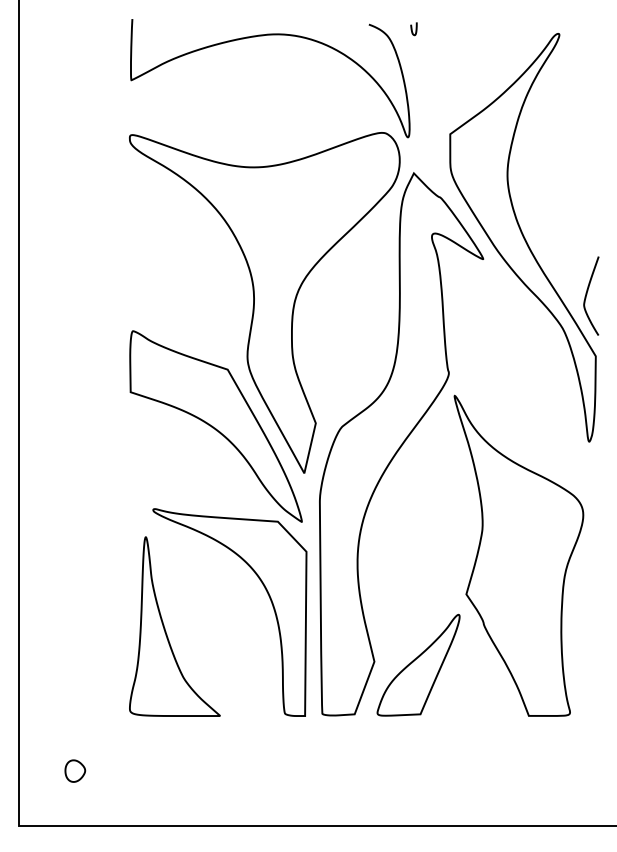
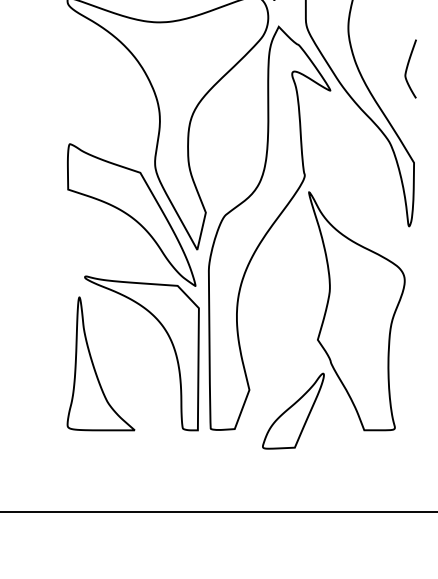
curve: (587, 294) -> (407, 67), moved
part: (418, 664) -> (293, 410), moved
part: (75, 770) -> (27, 470), removed

